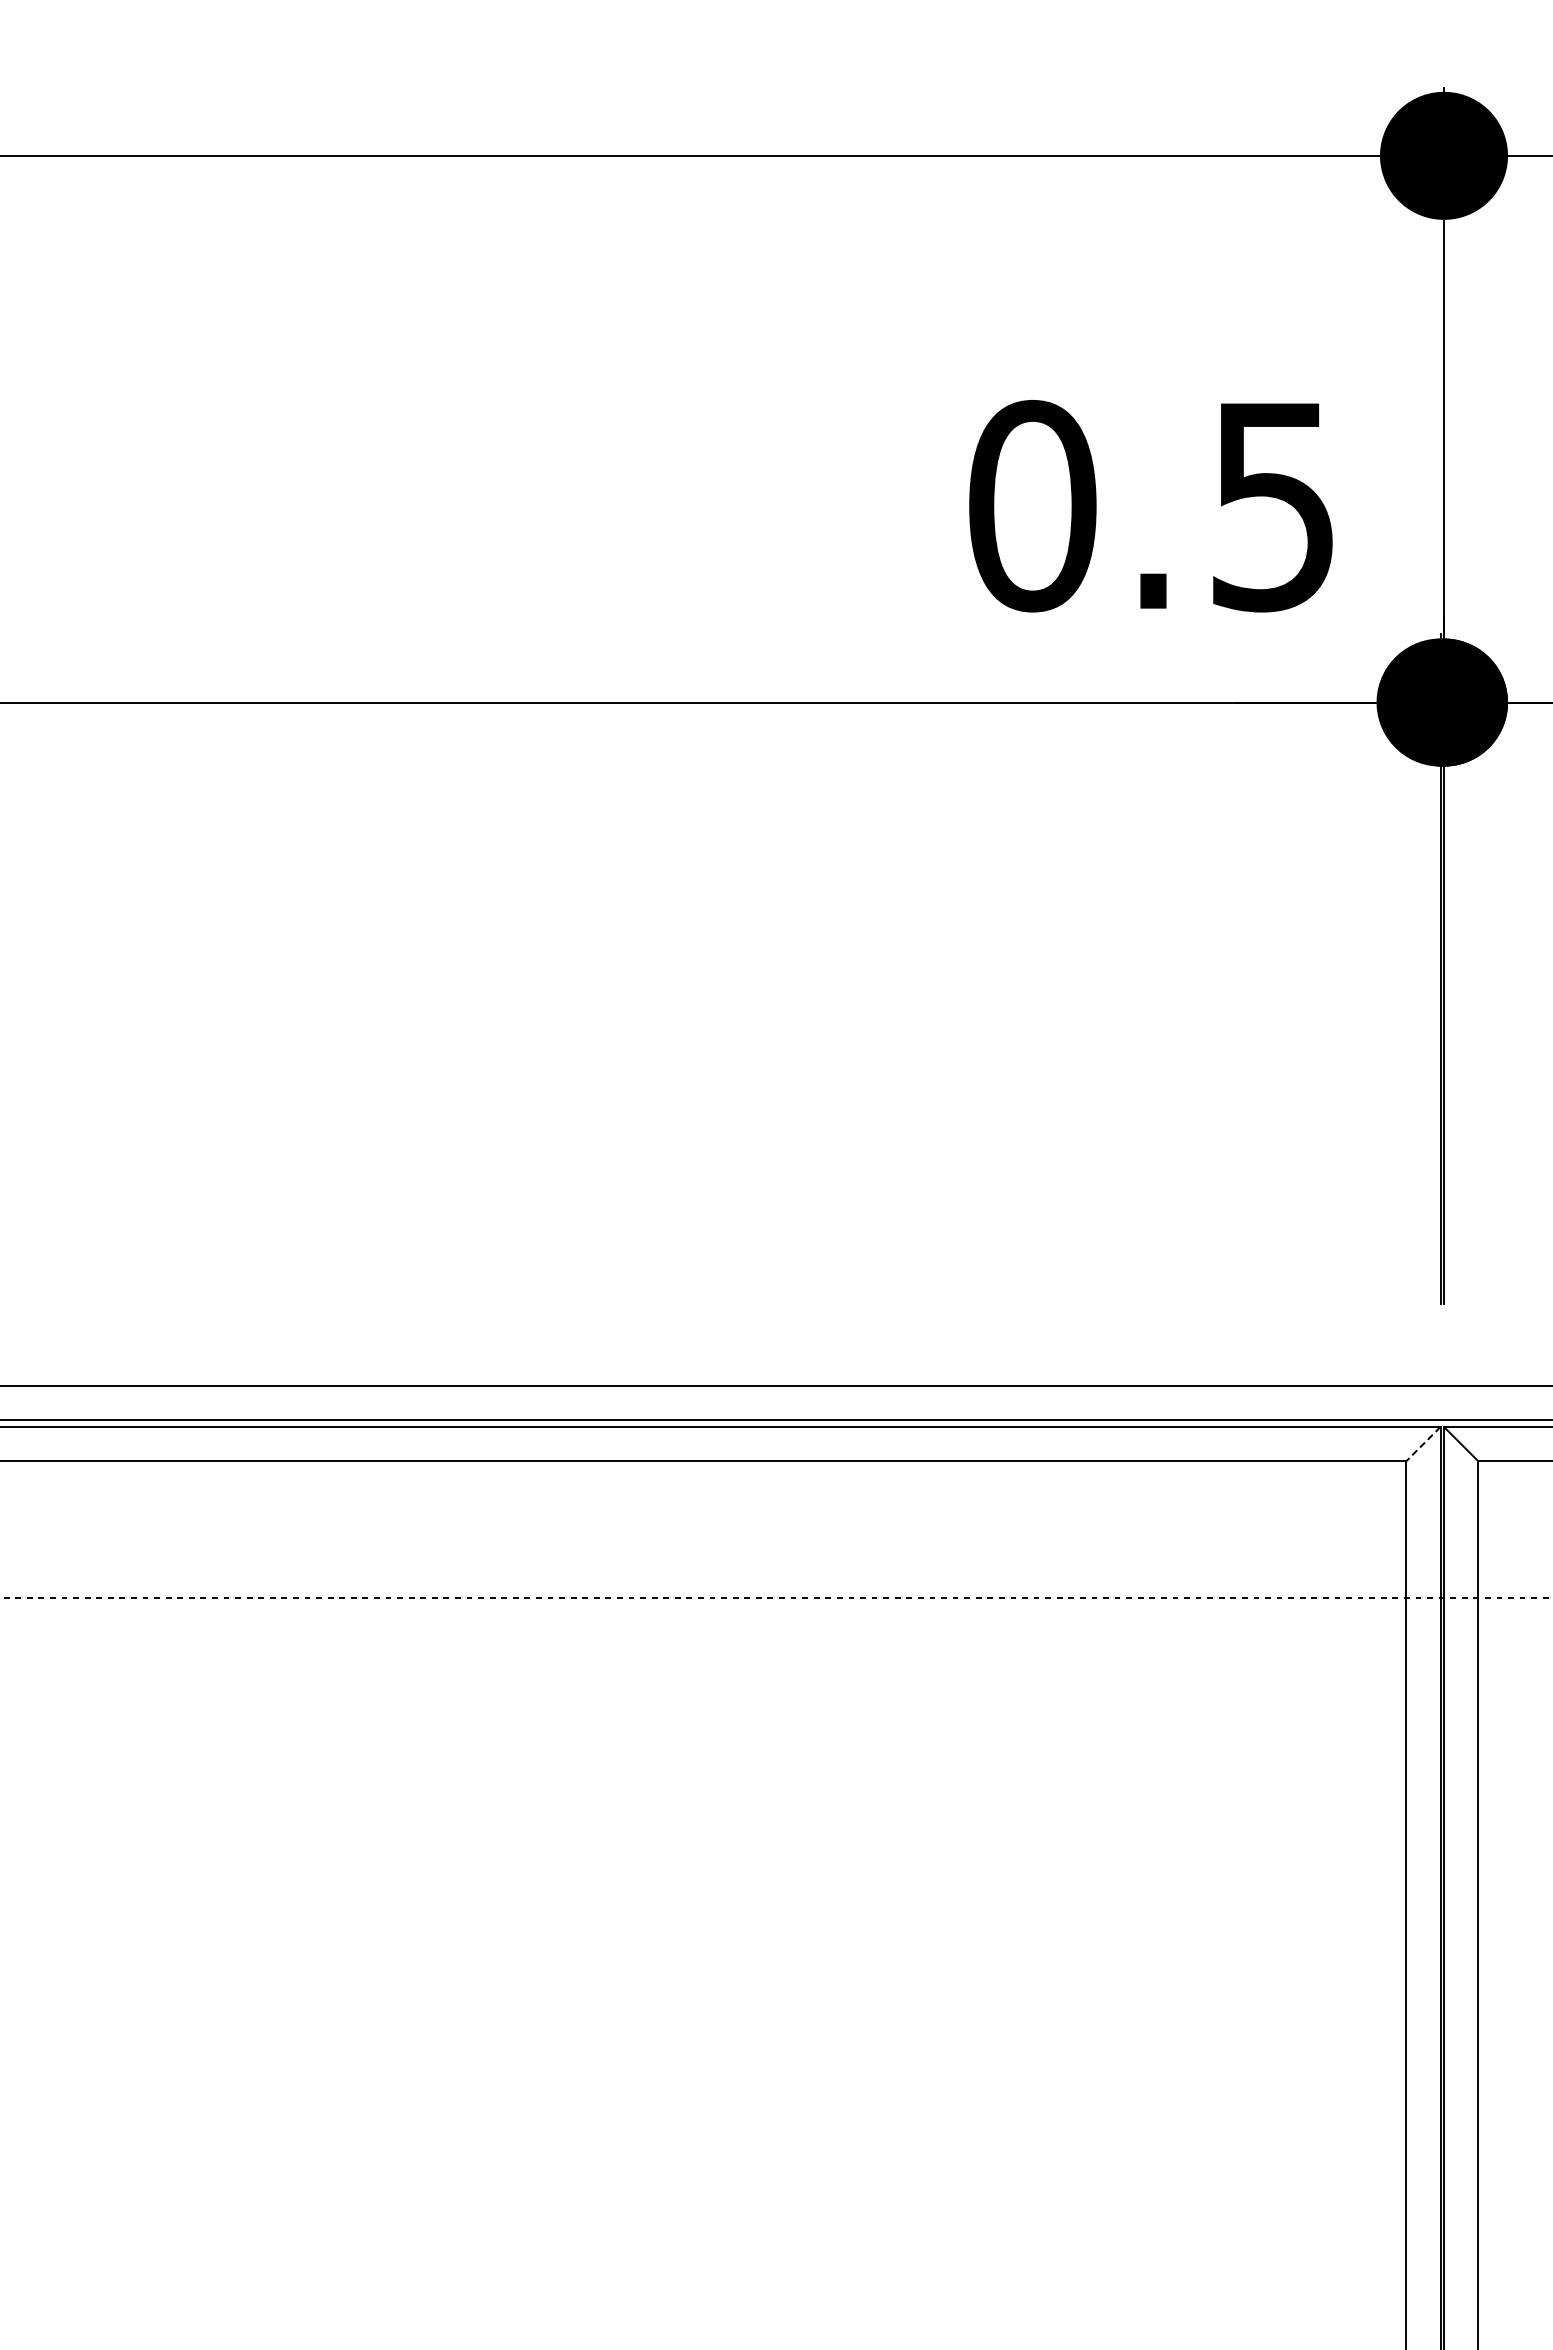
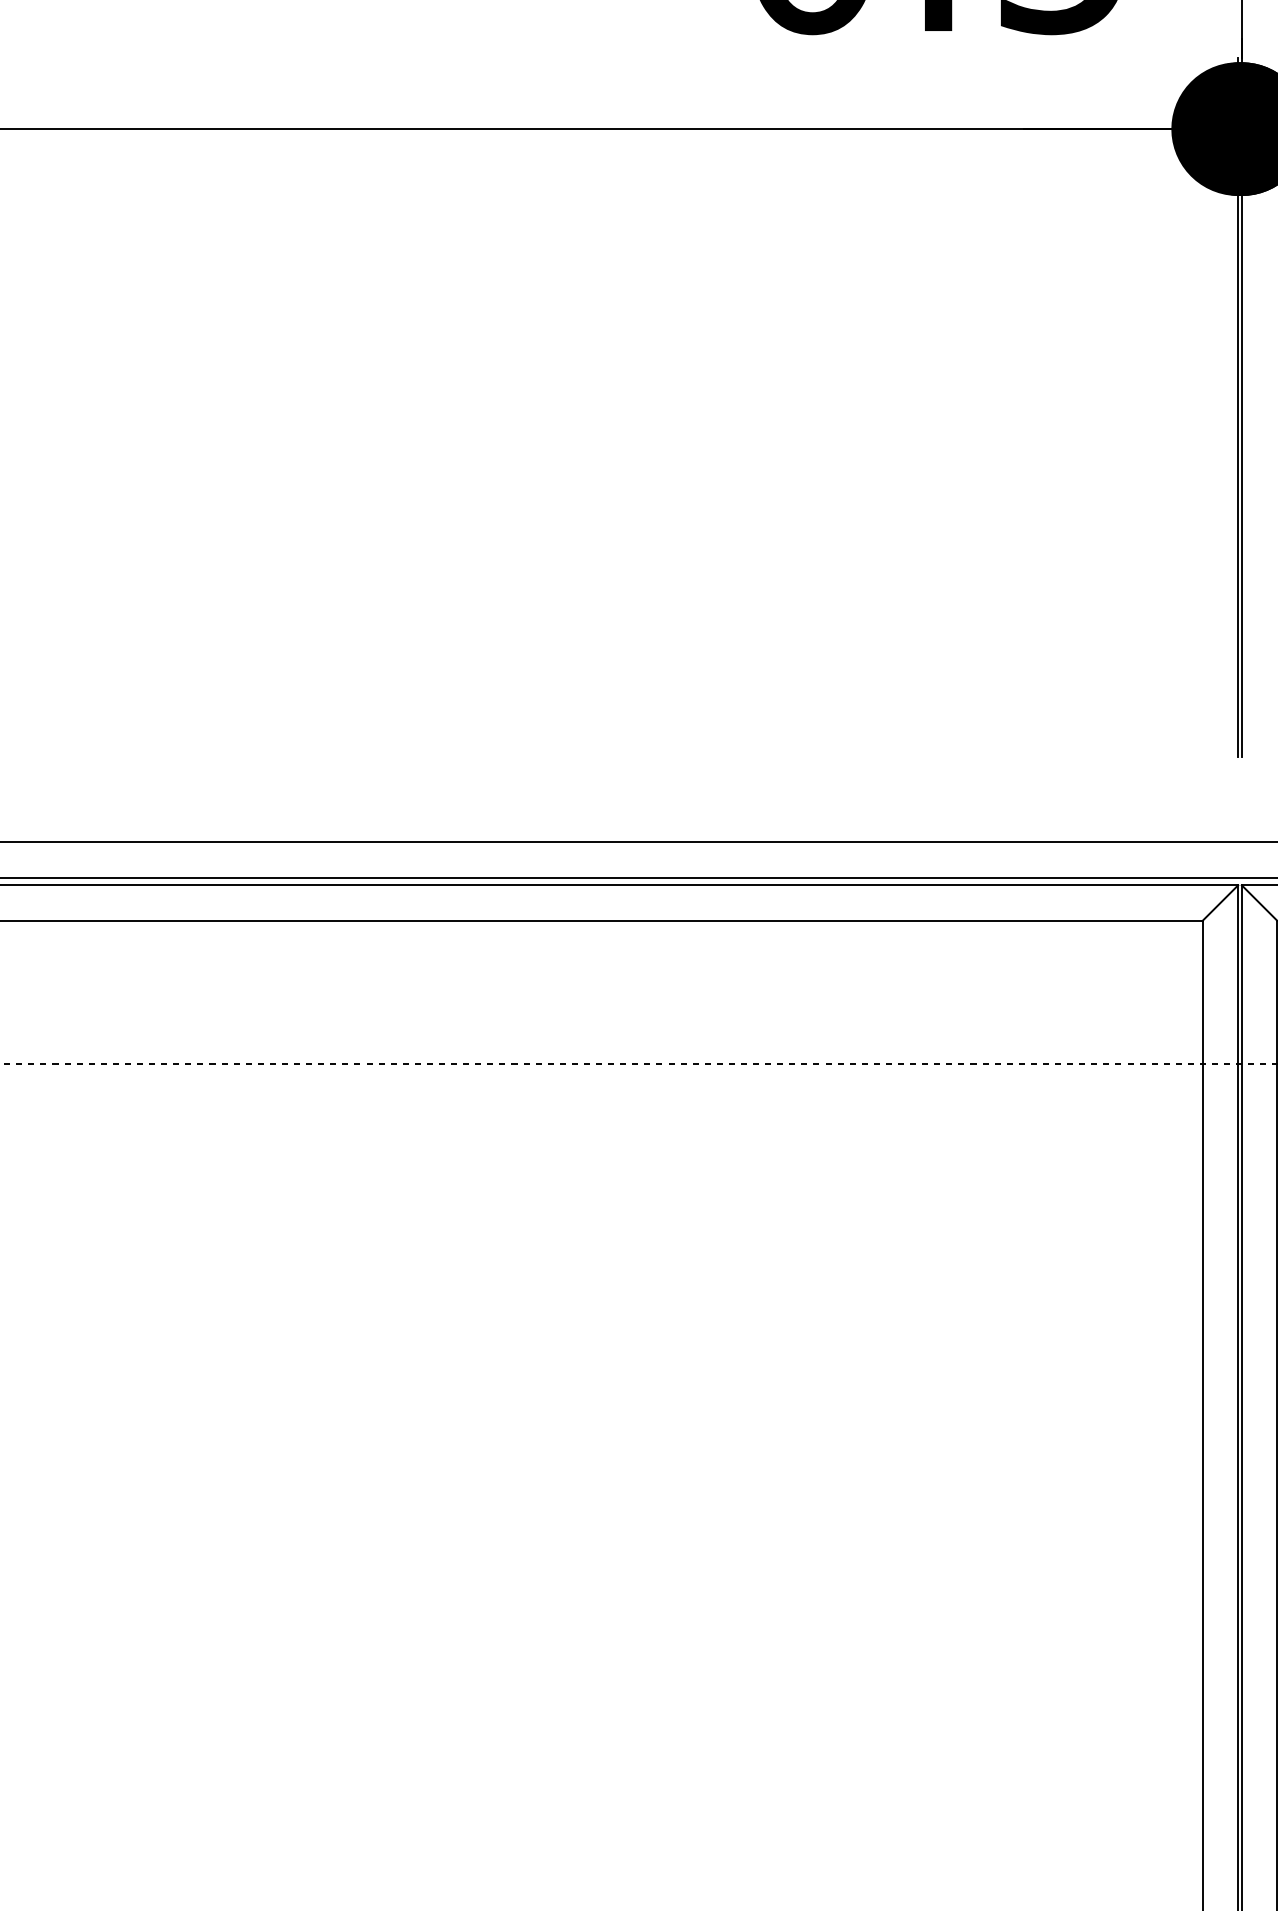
line: (1423, 1444) -> (1220, 903), dashed -> solid

